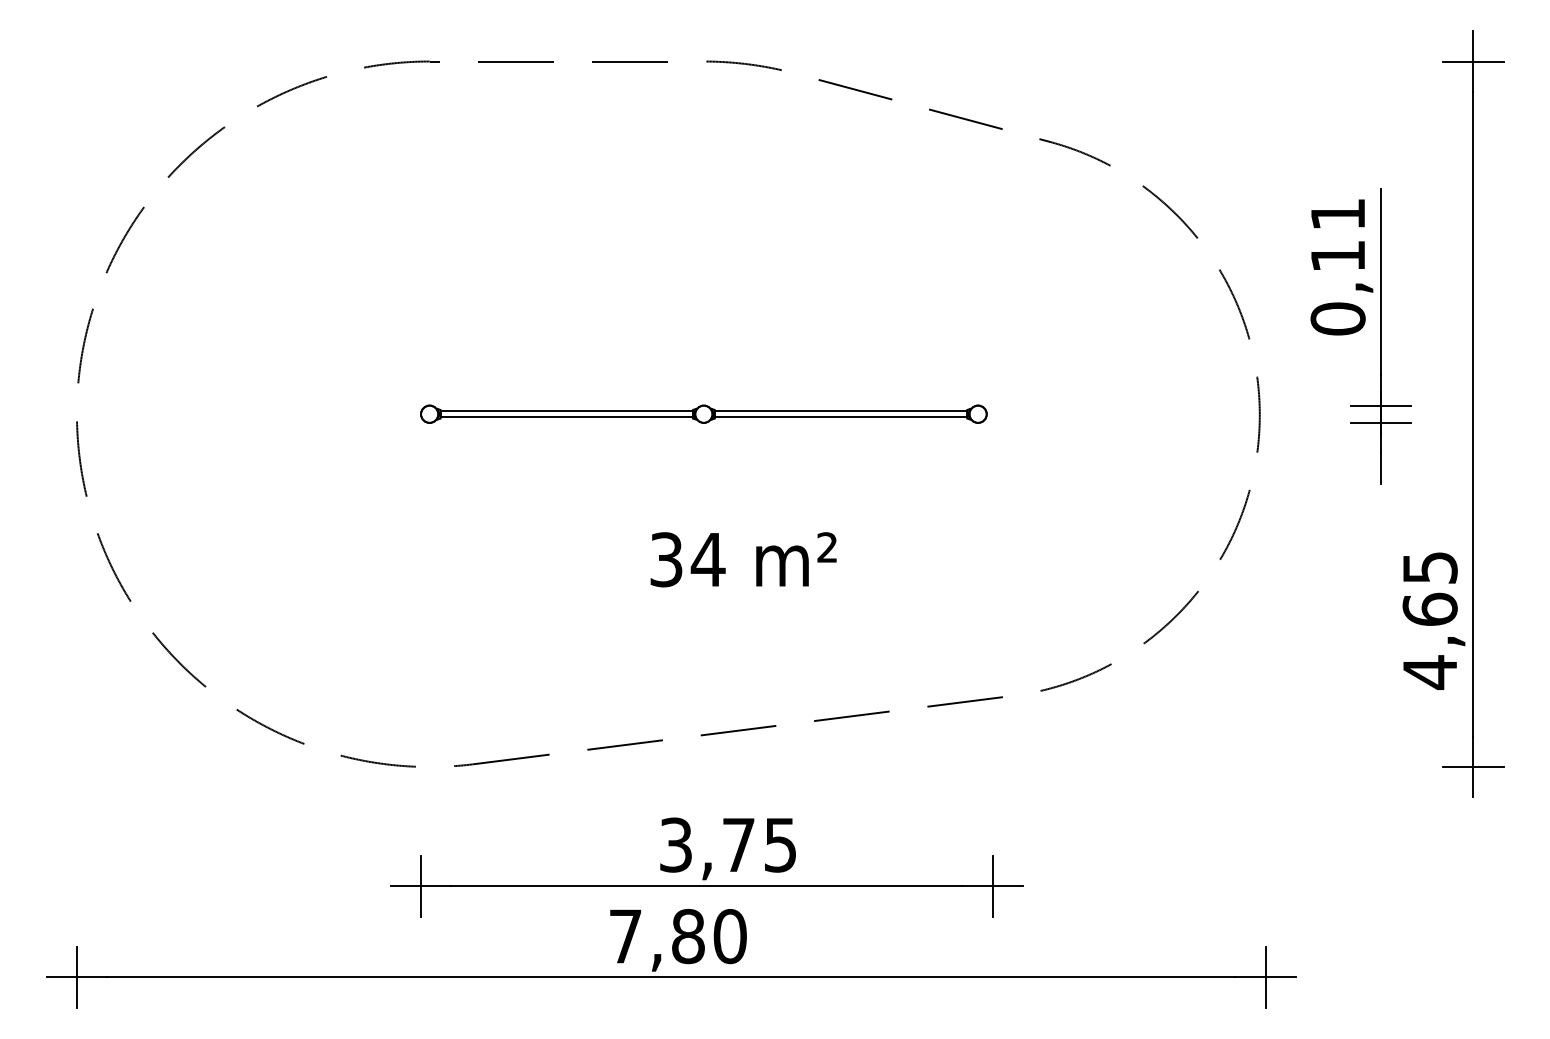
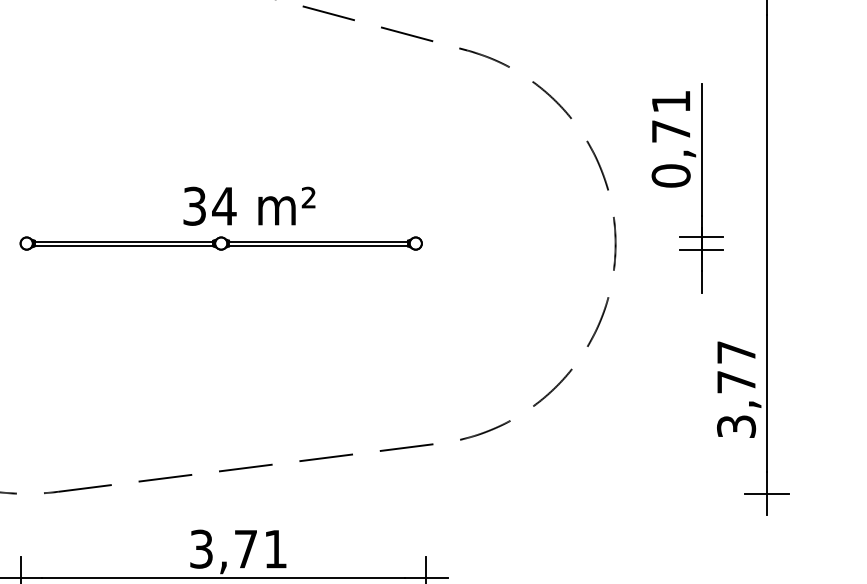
text: (1337, 256) -> (670, 131), 0,11 -> 0,71
text: (743, 559) -> (249, 206), moved
text: (1429, 620) -> (736, 389), 4,65 -> 3,77
text: (780, 845) -> (275, 549), 3,75 -> 3,71

